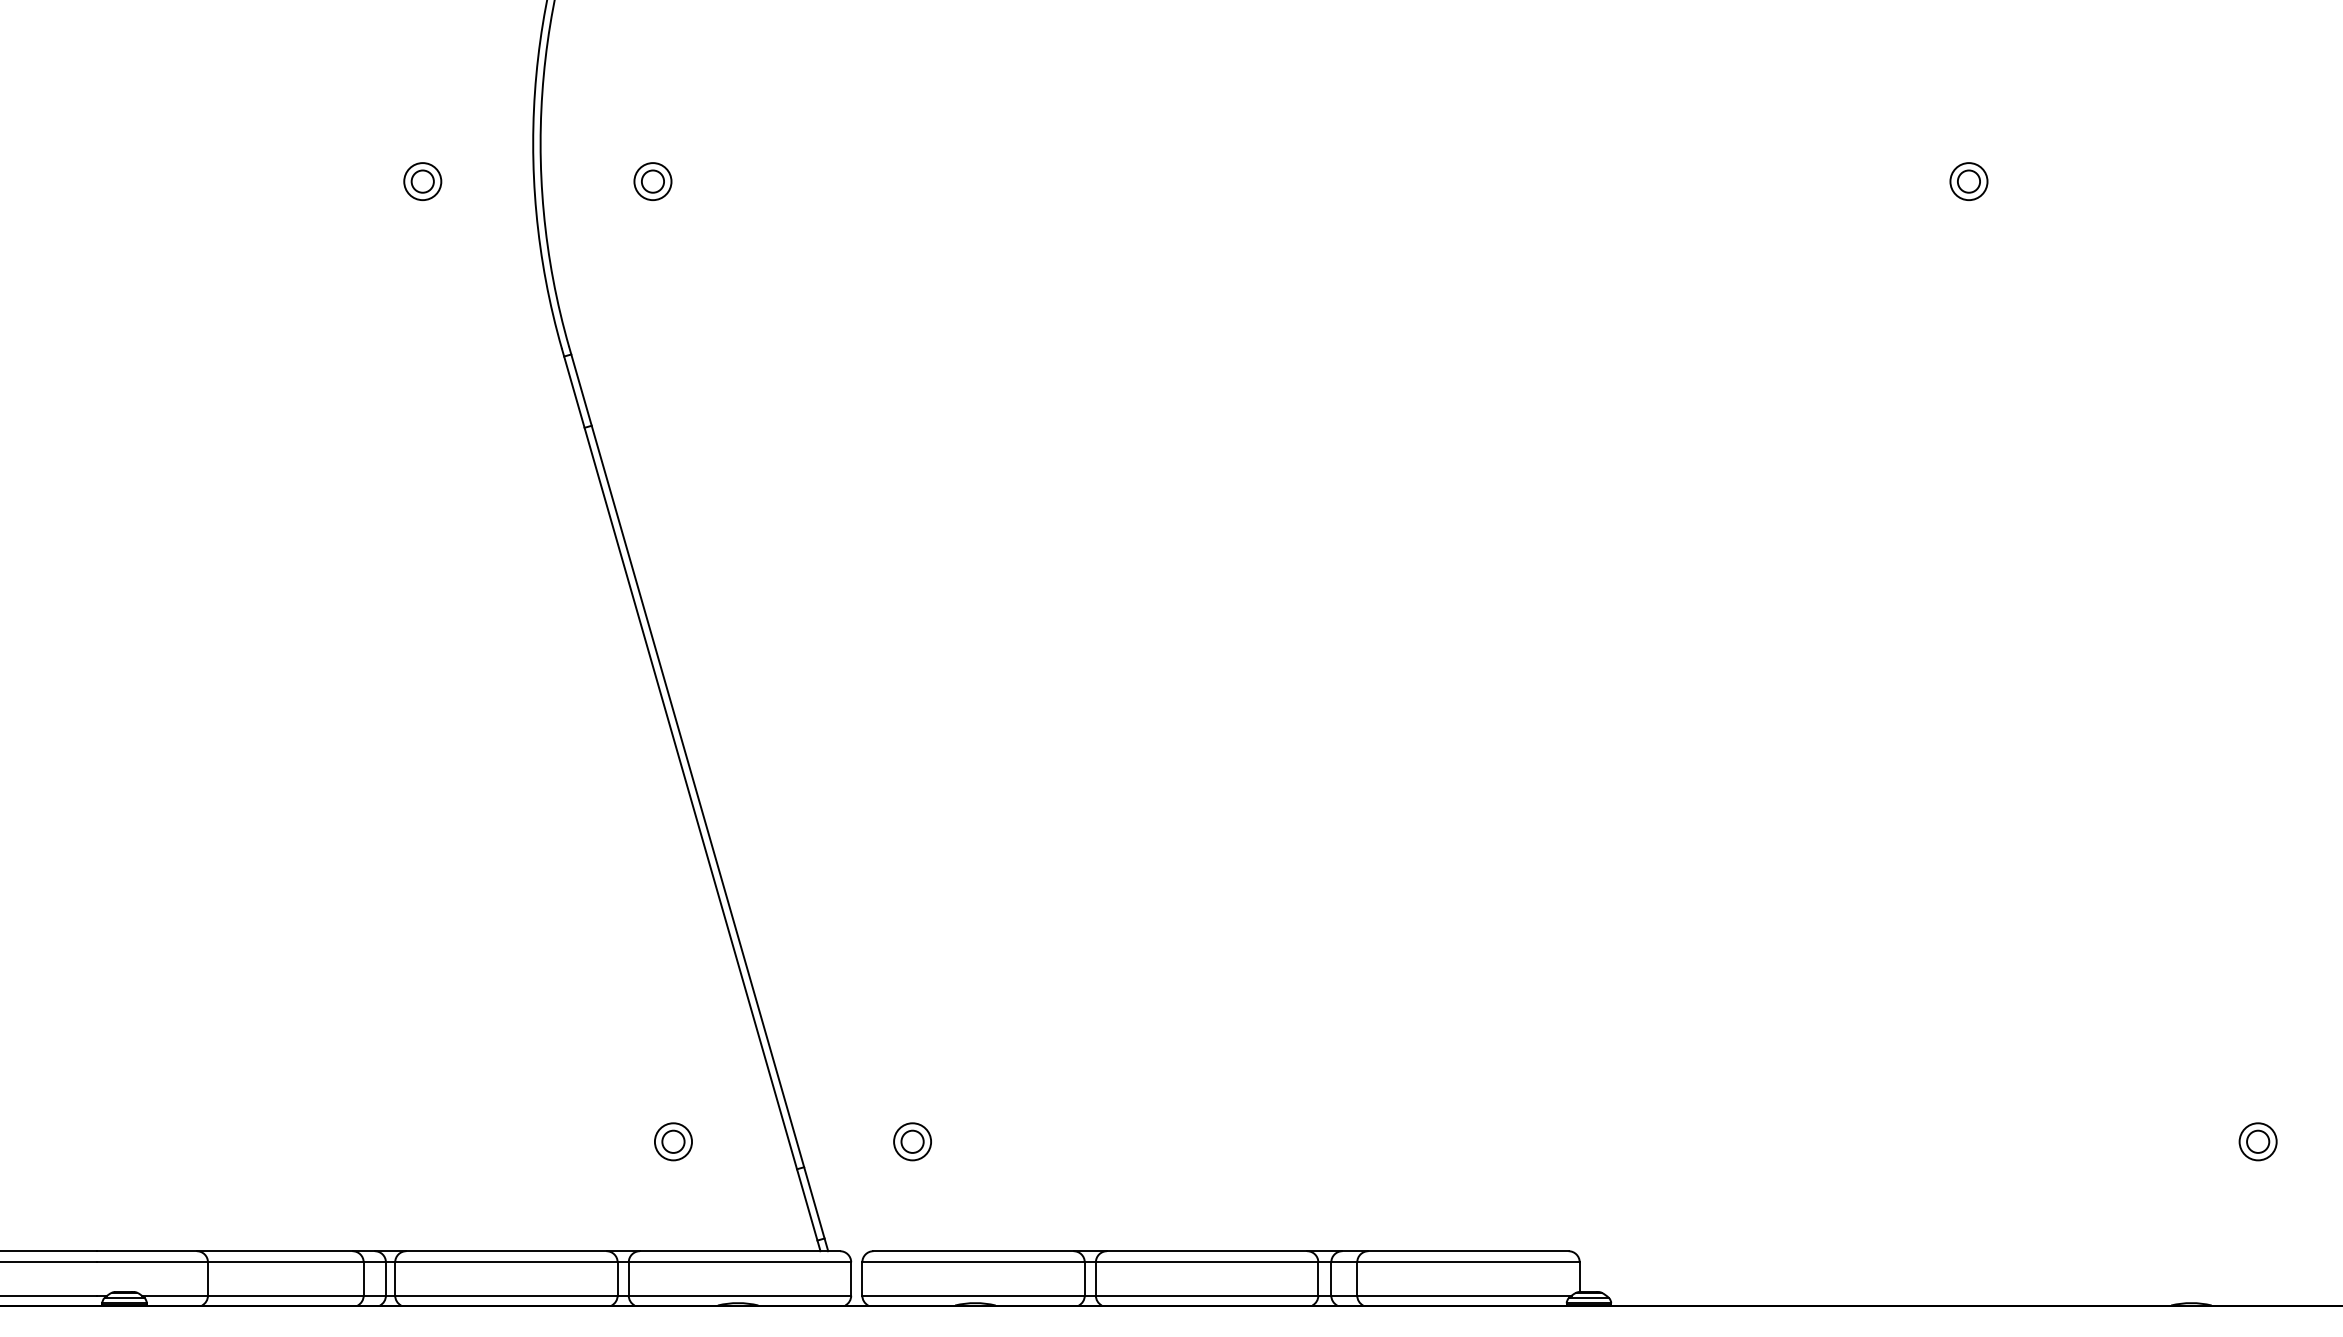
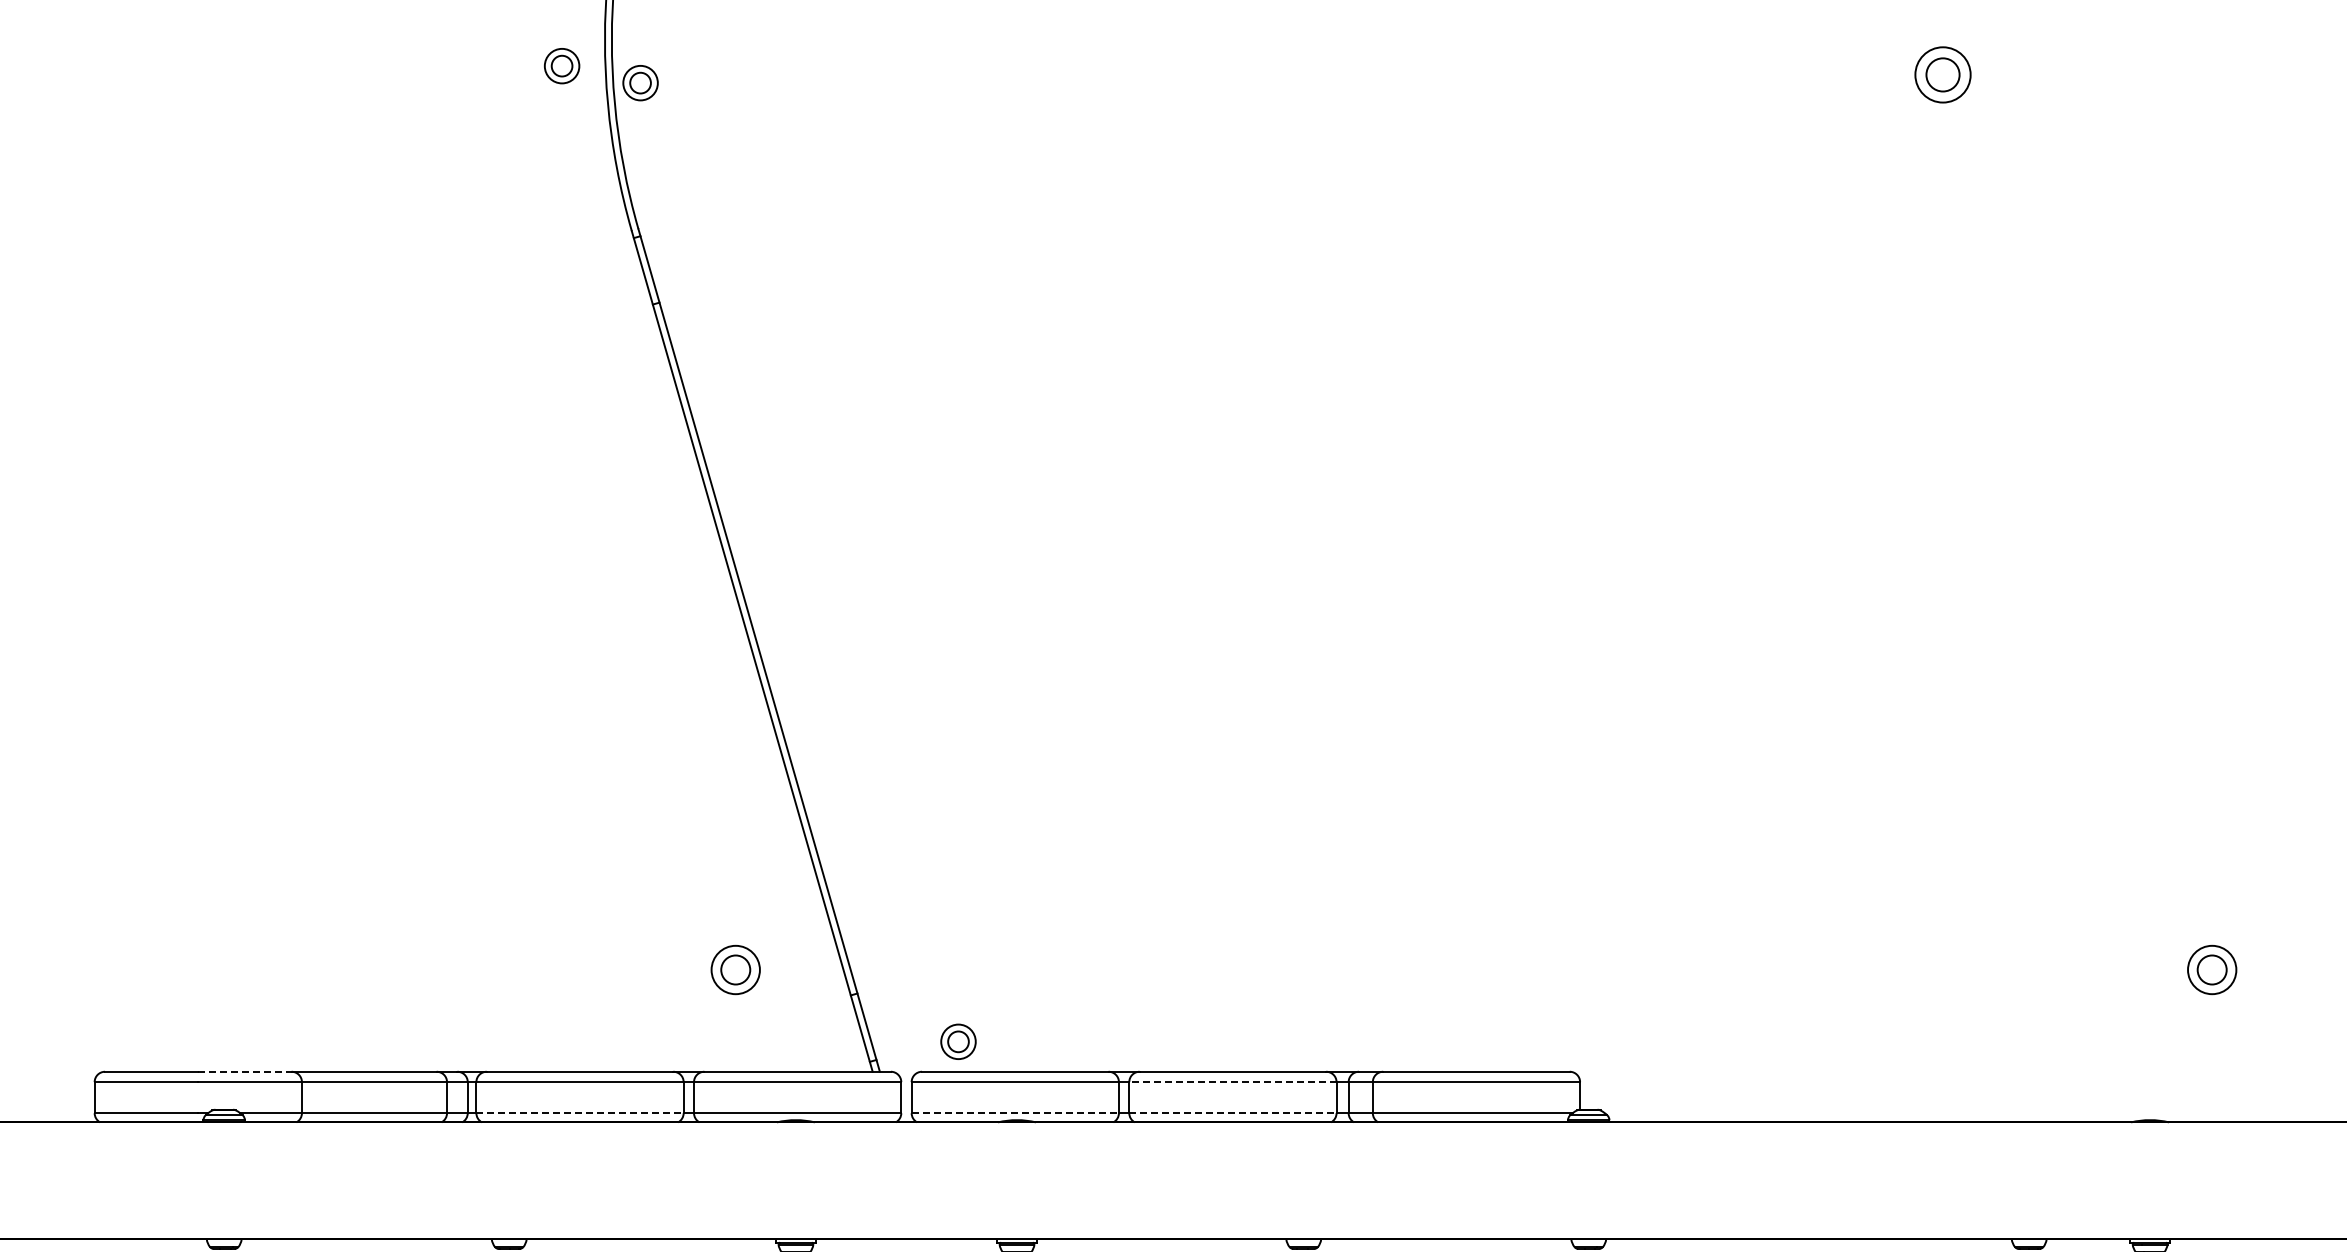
part: (423, 182) -> (562, 66), moved
part: (652, 182) -> (640, 83), moved
part: (1968, 182) -> (1942, 75), size x1.6
part: (673, 1141) -> (735, 969), size x1.4
part: (912, 1141) -> (958, 1041), moved
part: (2258, 1141) -> (2212, 969), size x1.4
line: (146, 1250) -> (244, 1071), solid -> dashed
line: (1206, 1262) -> (1232, 1082), solid -> dashed
line: (506, 1295) -> (580, 1113), solid -> dashed
line: (973, 1295) -> (1015, 1113), solid -> dashed
line: (1206, 1295) -> (1232, 1113), solid -> dashed

